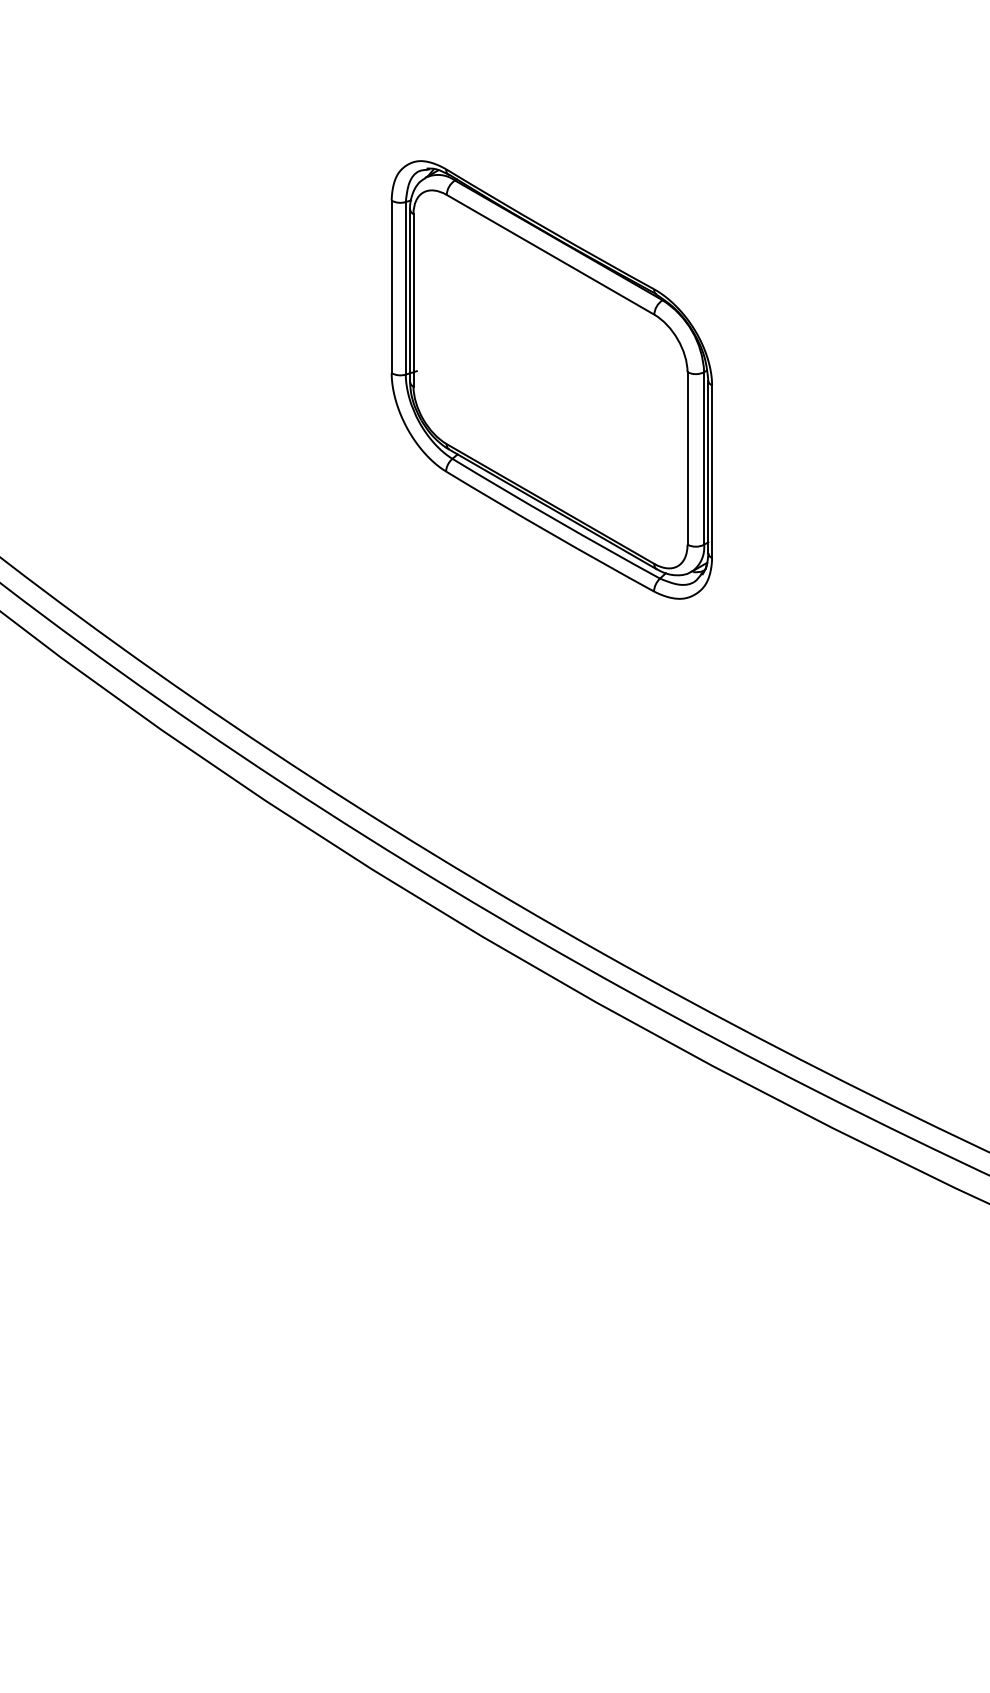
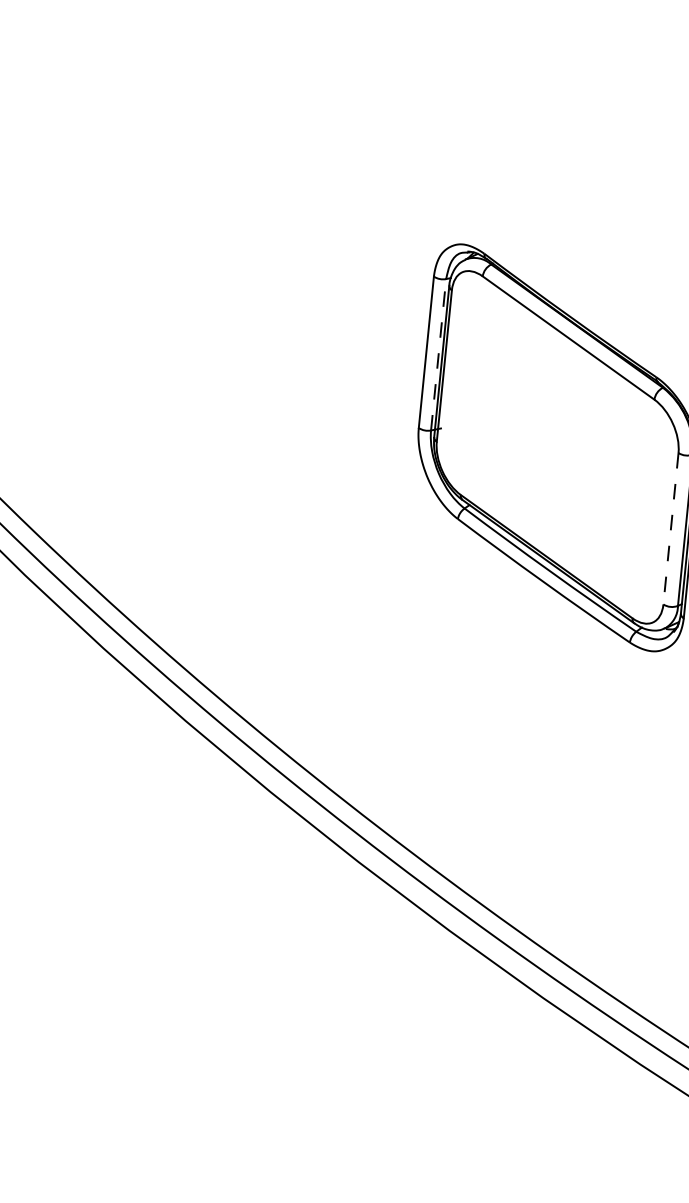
line: (405, 287) -> (438, 354), solid -> dashed
line: (687, 458) -> (670, 528), solid -> dashed

